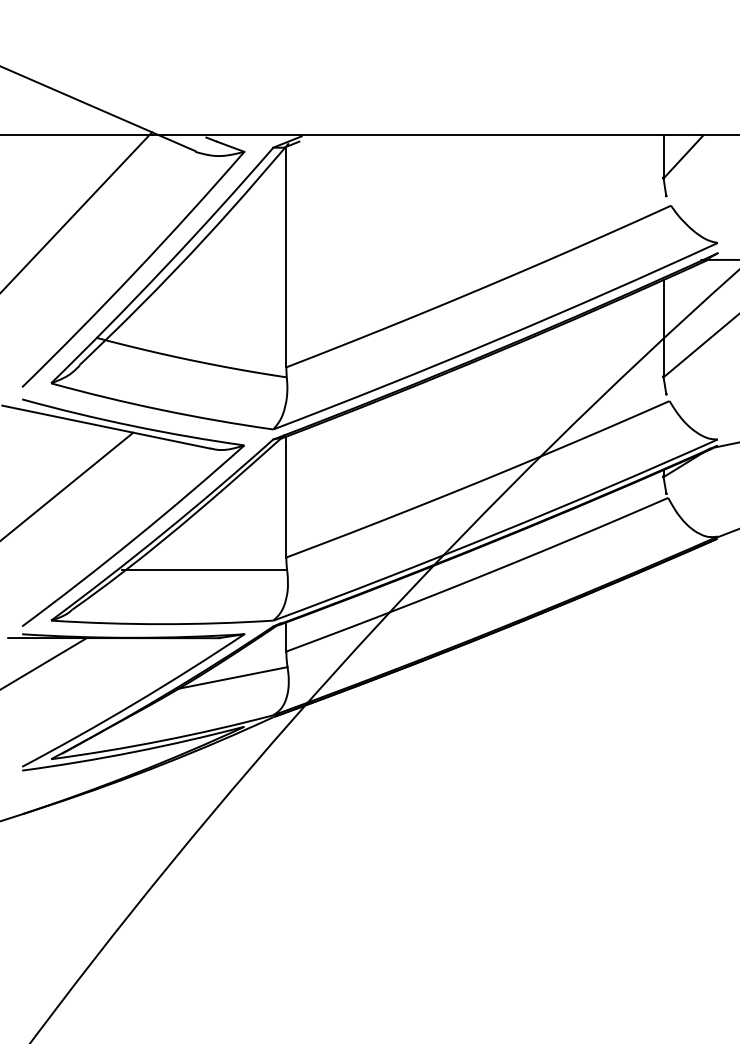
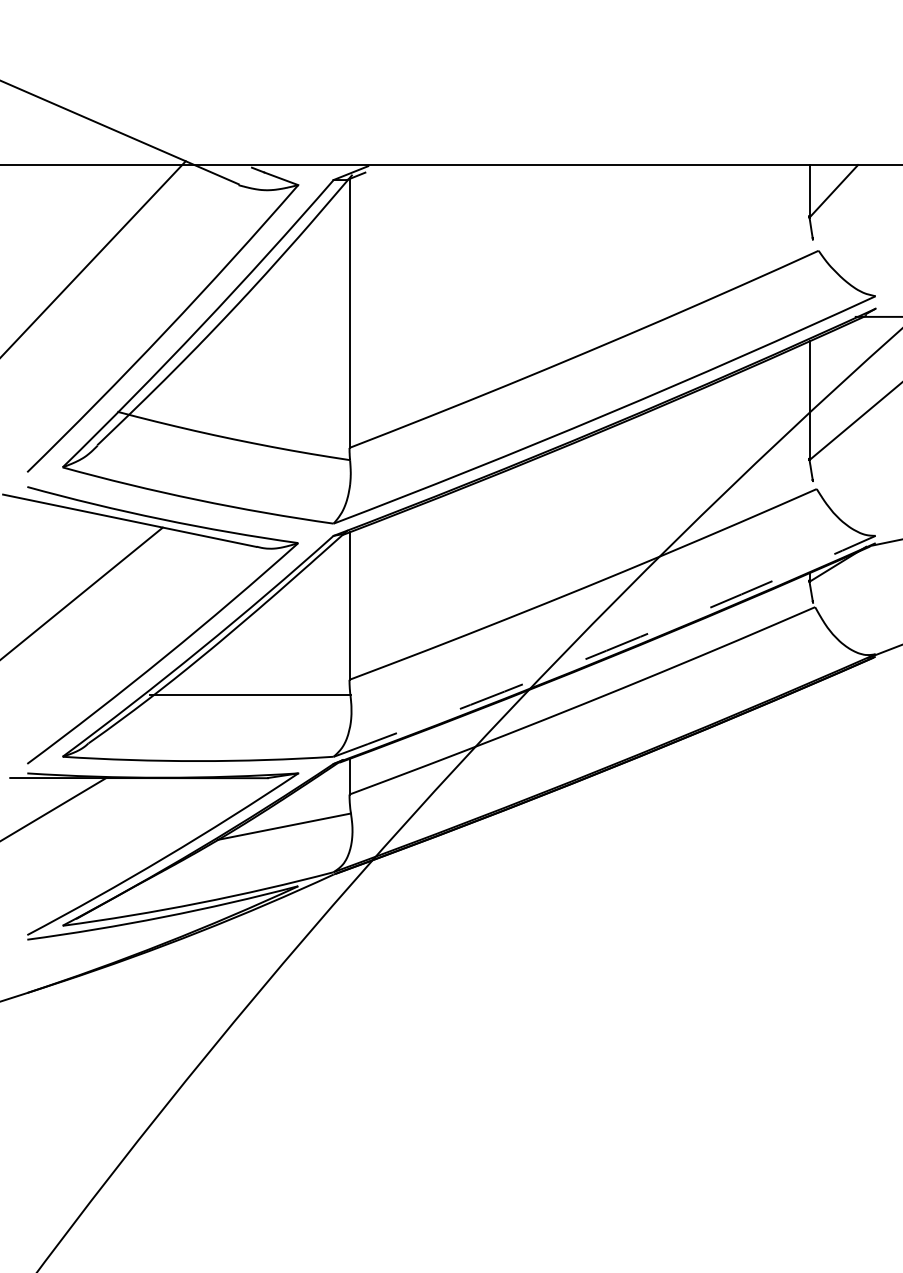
arc: (497, 533) -> (606, 650), solid -> dashed

